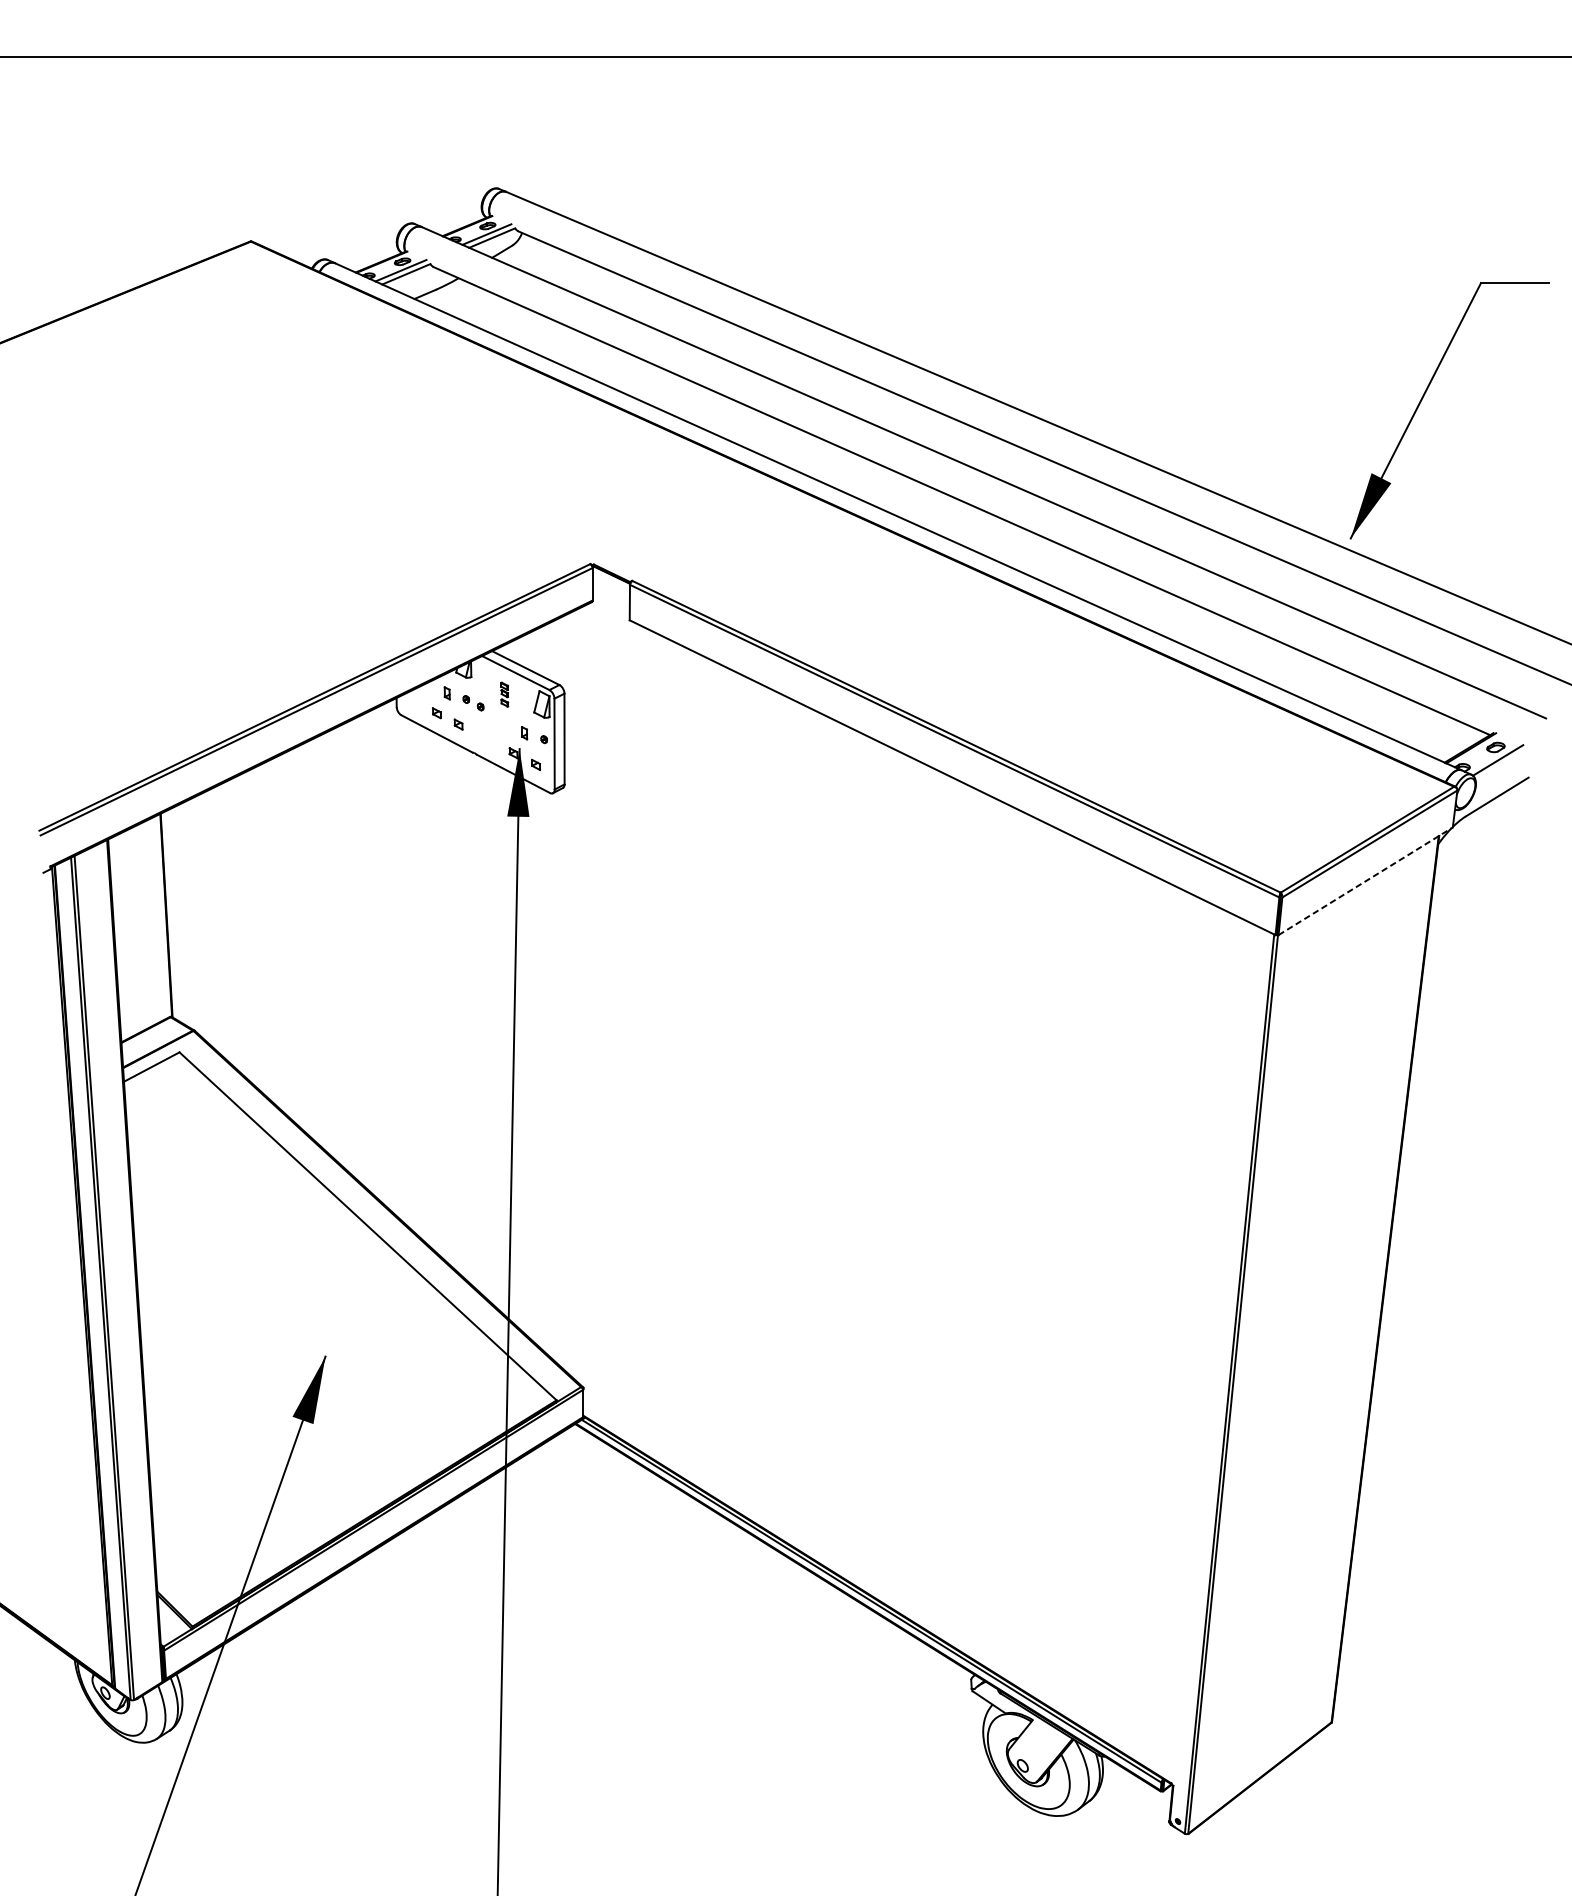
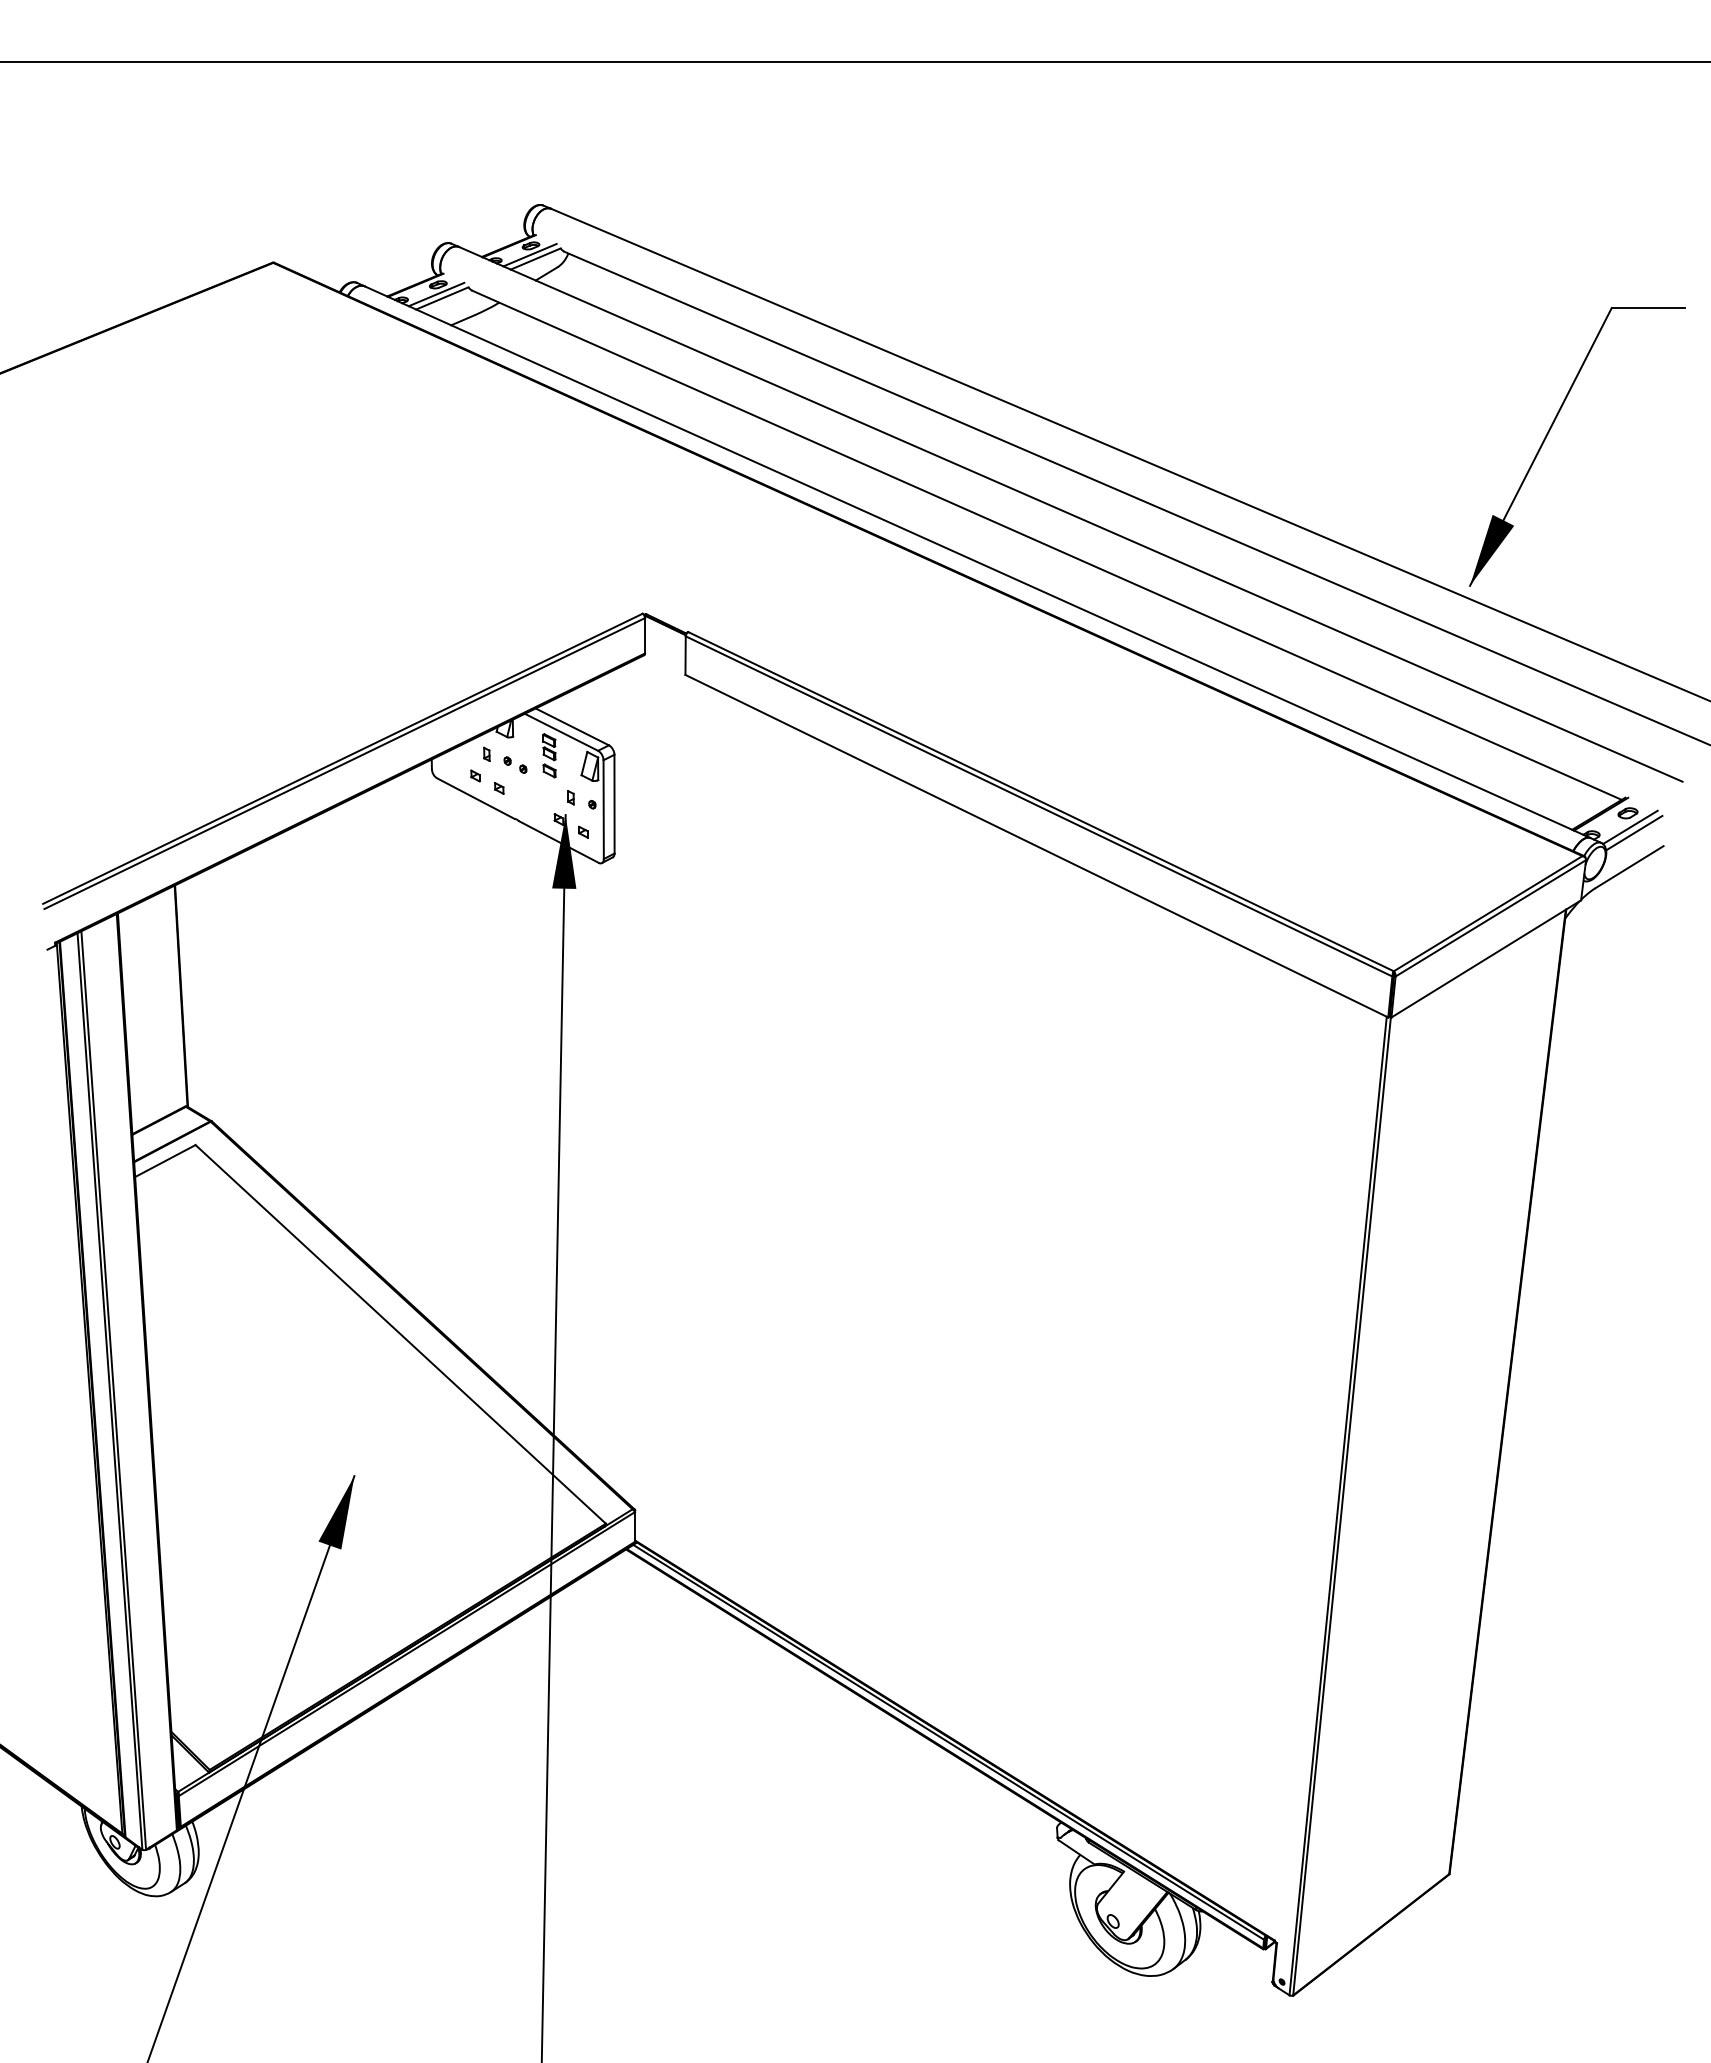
part: (504, 694) -> (549, 755), size x1.67
line: (1501, 765) -> (1634, 832), added
line: (1365, 880) -> (1486, 958), dashed -> solid

